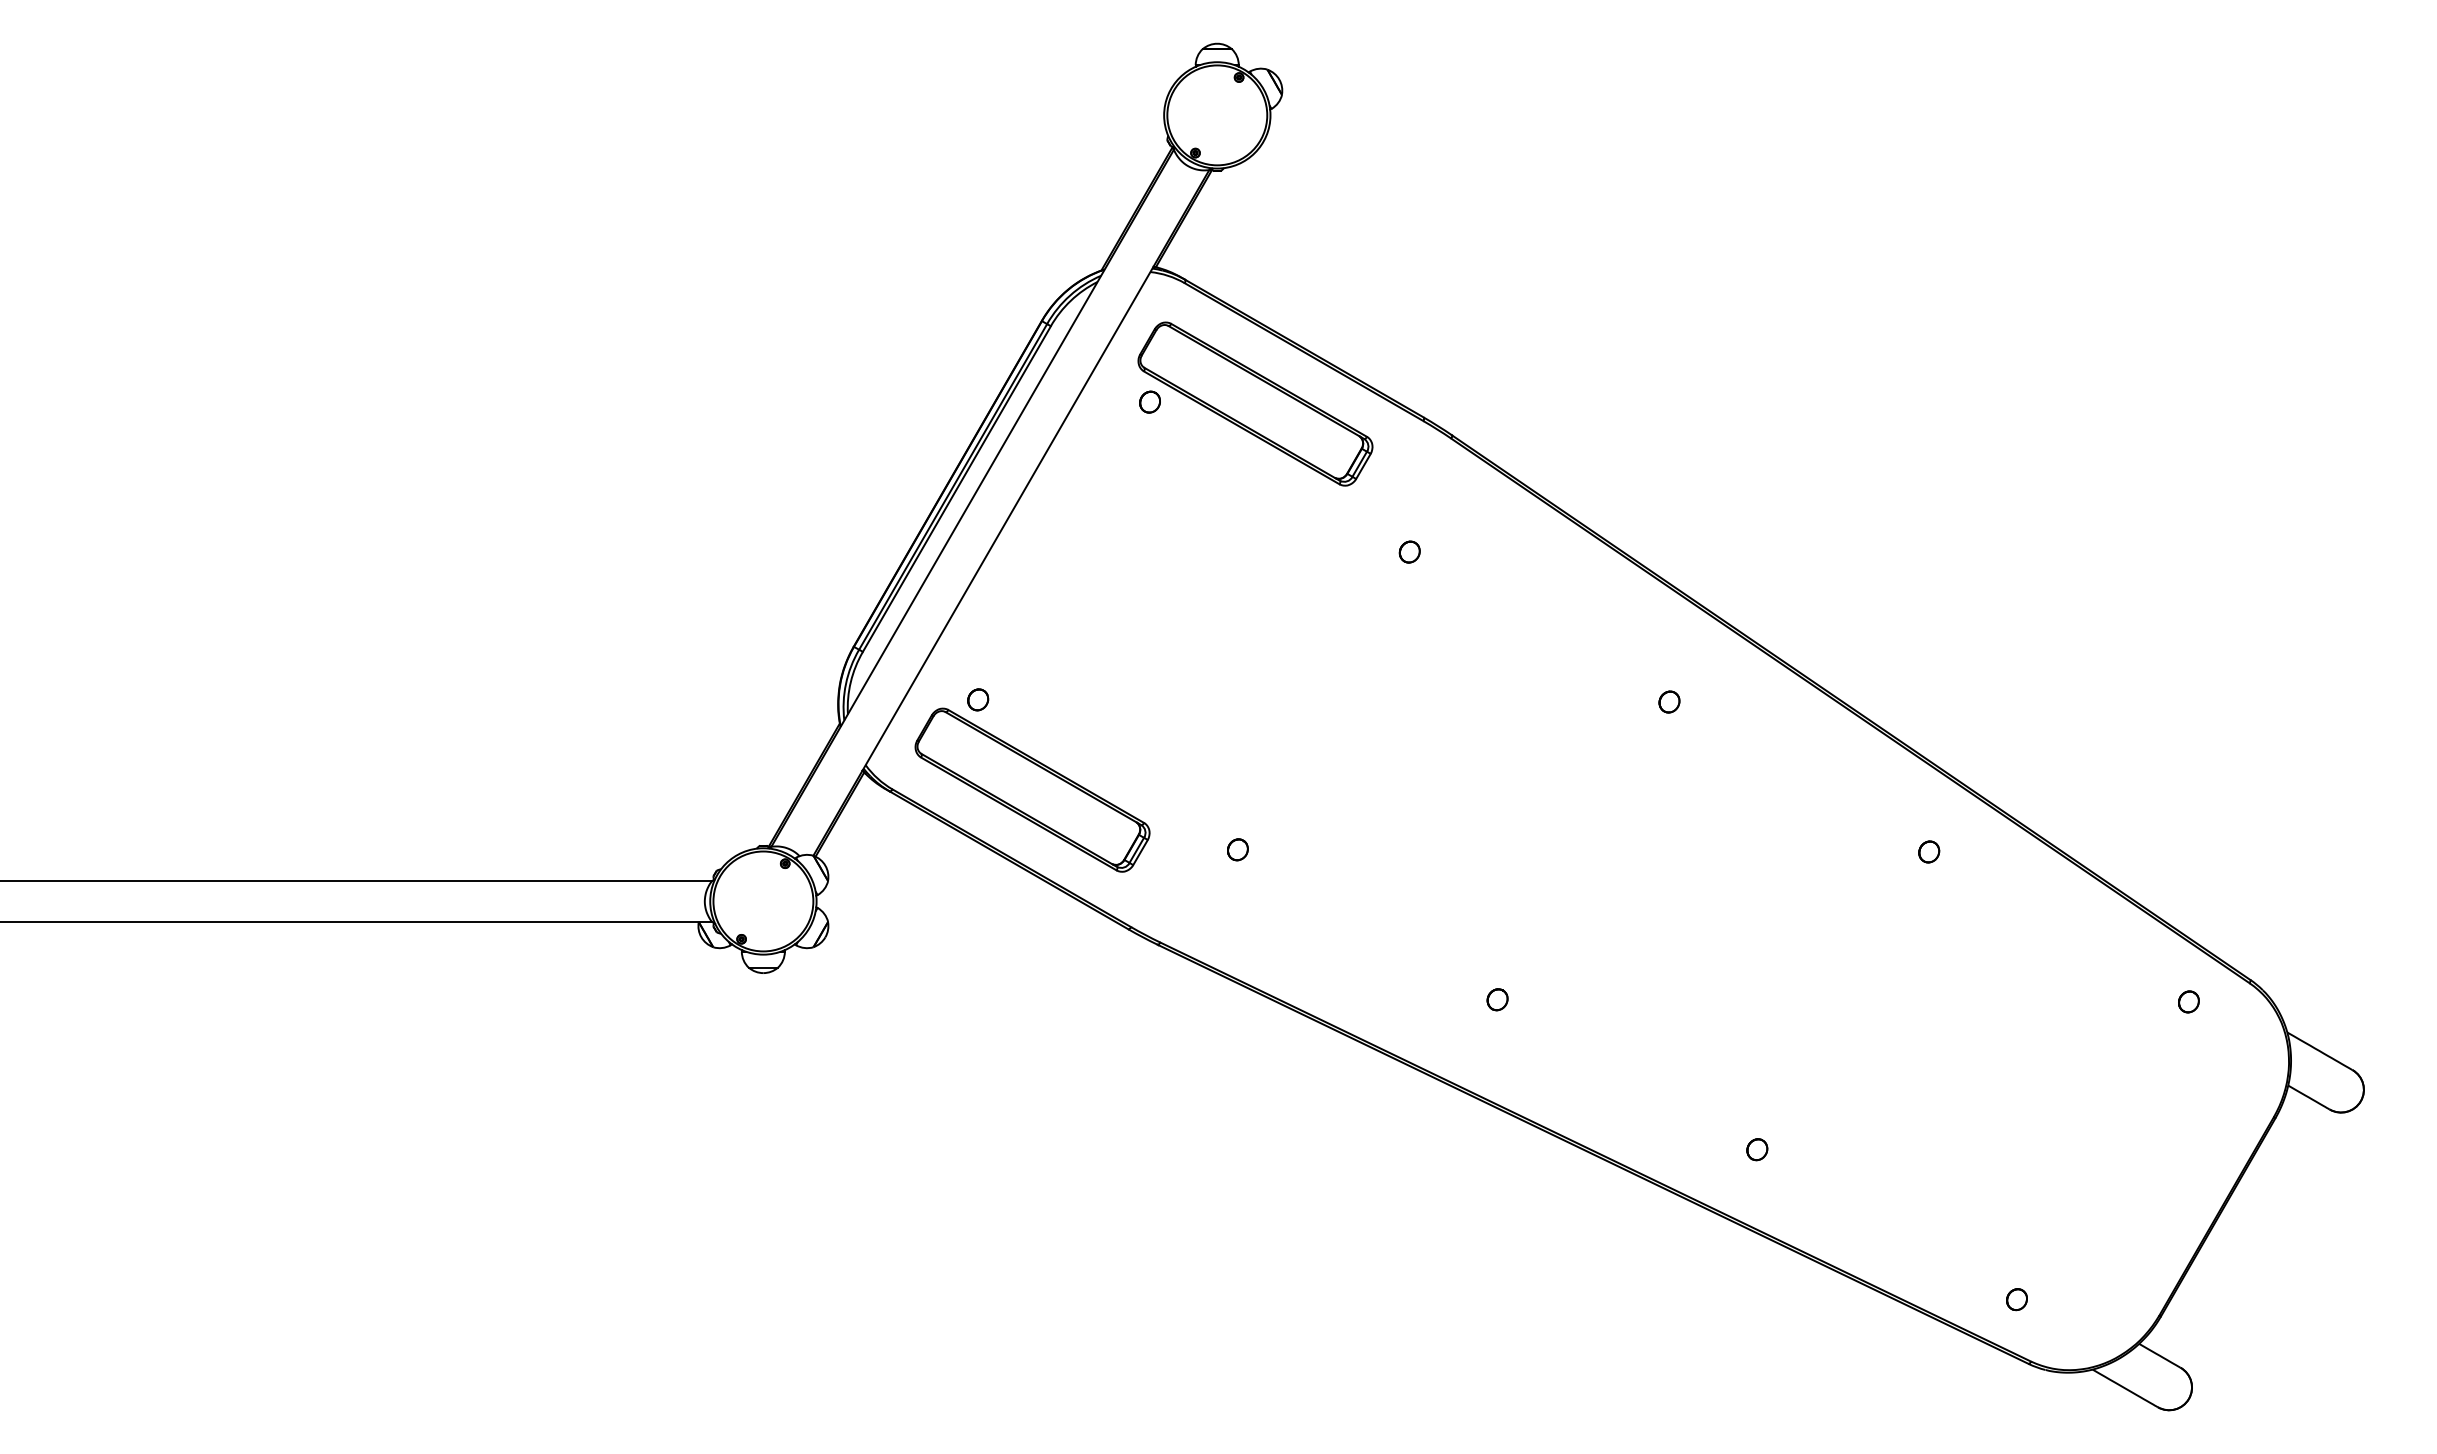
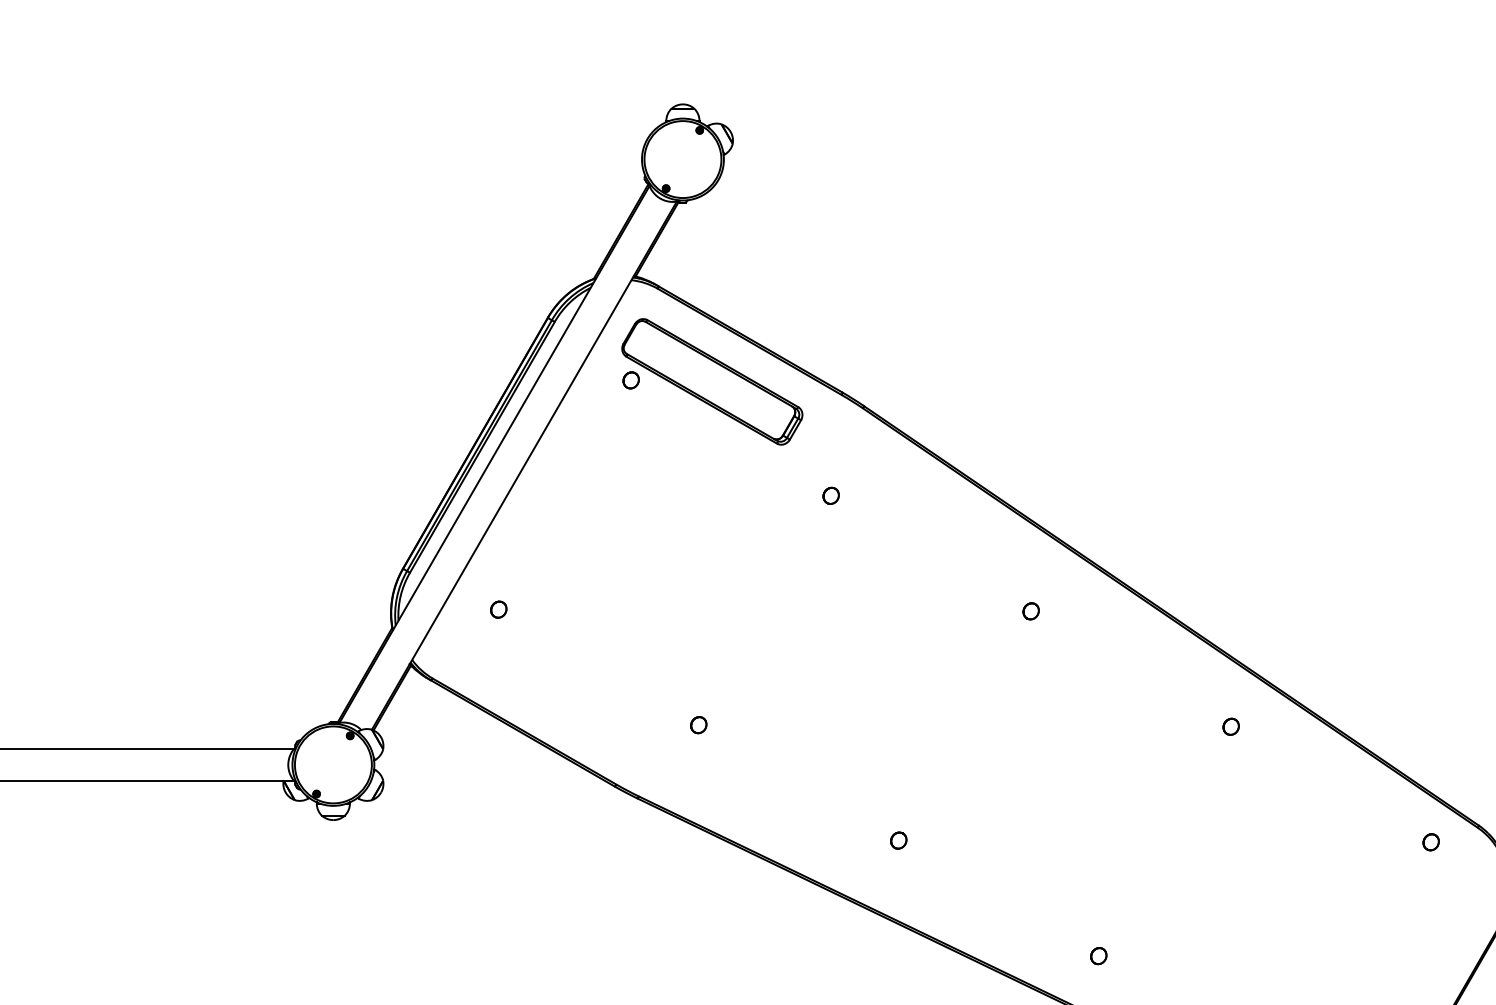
part: (1032, 789) -> (540, 678), removed

